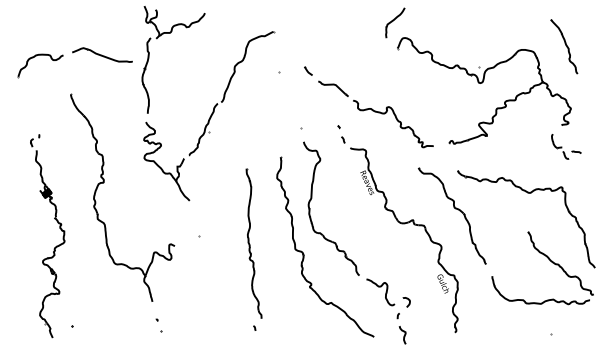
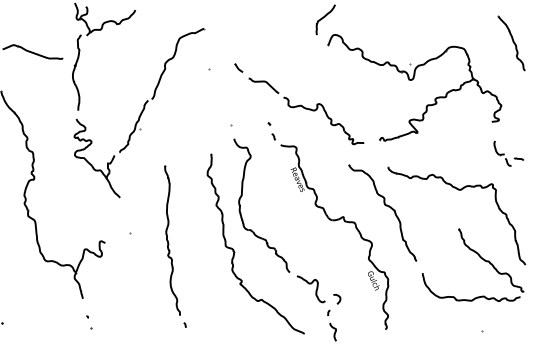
part: (564, 46) -> (511, 43), moved
part: (566, 146) -> (508, 153), moved
part: (253, 243) -> (171, 240), moved

